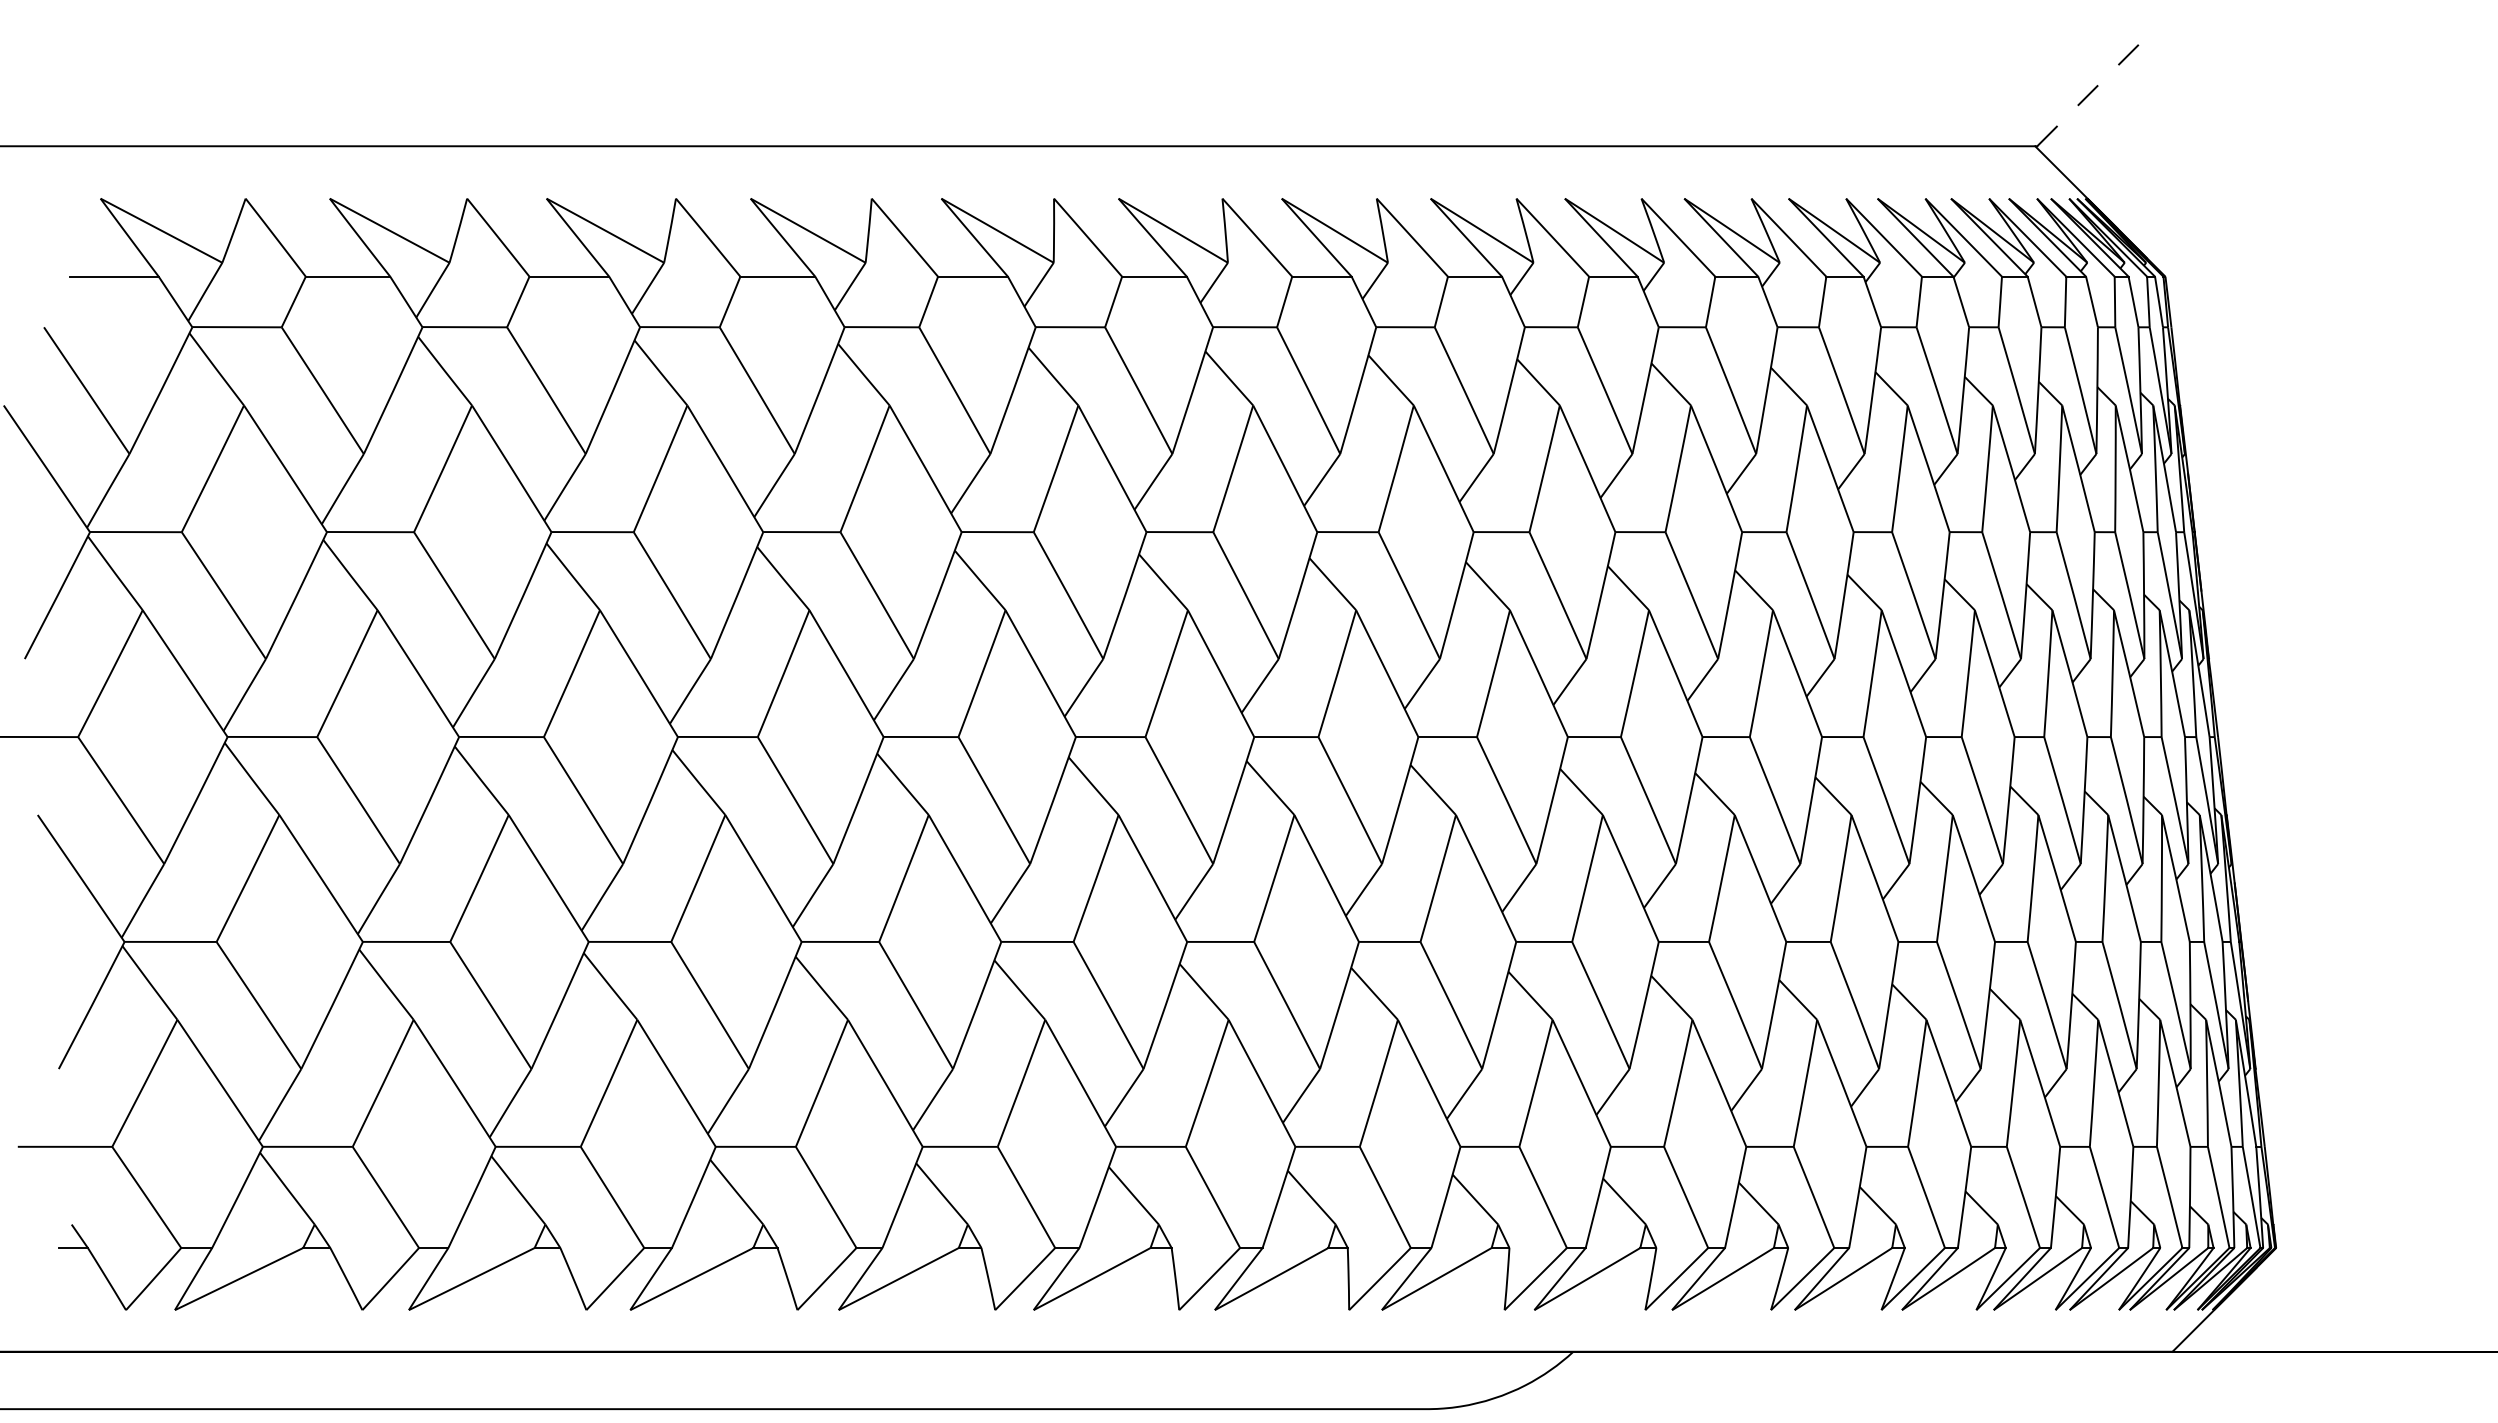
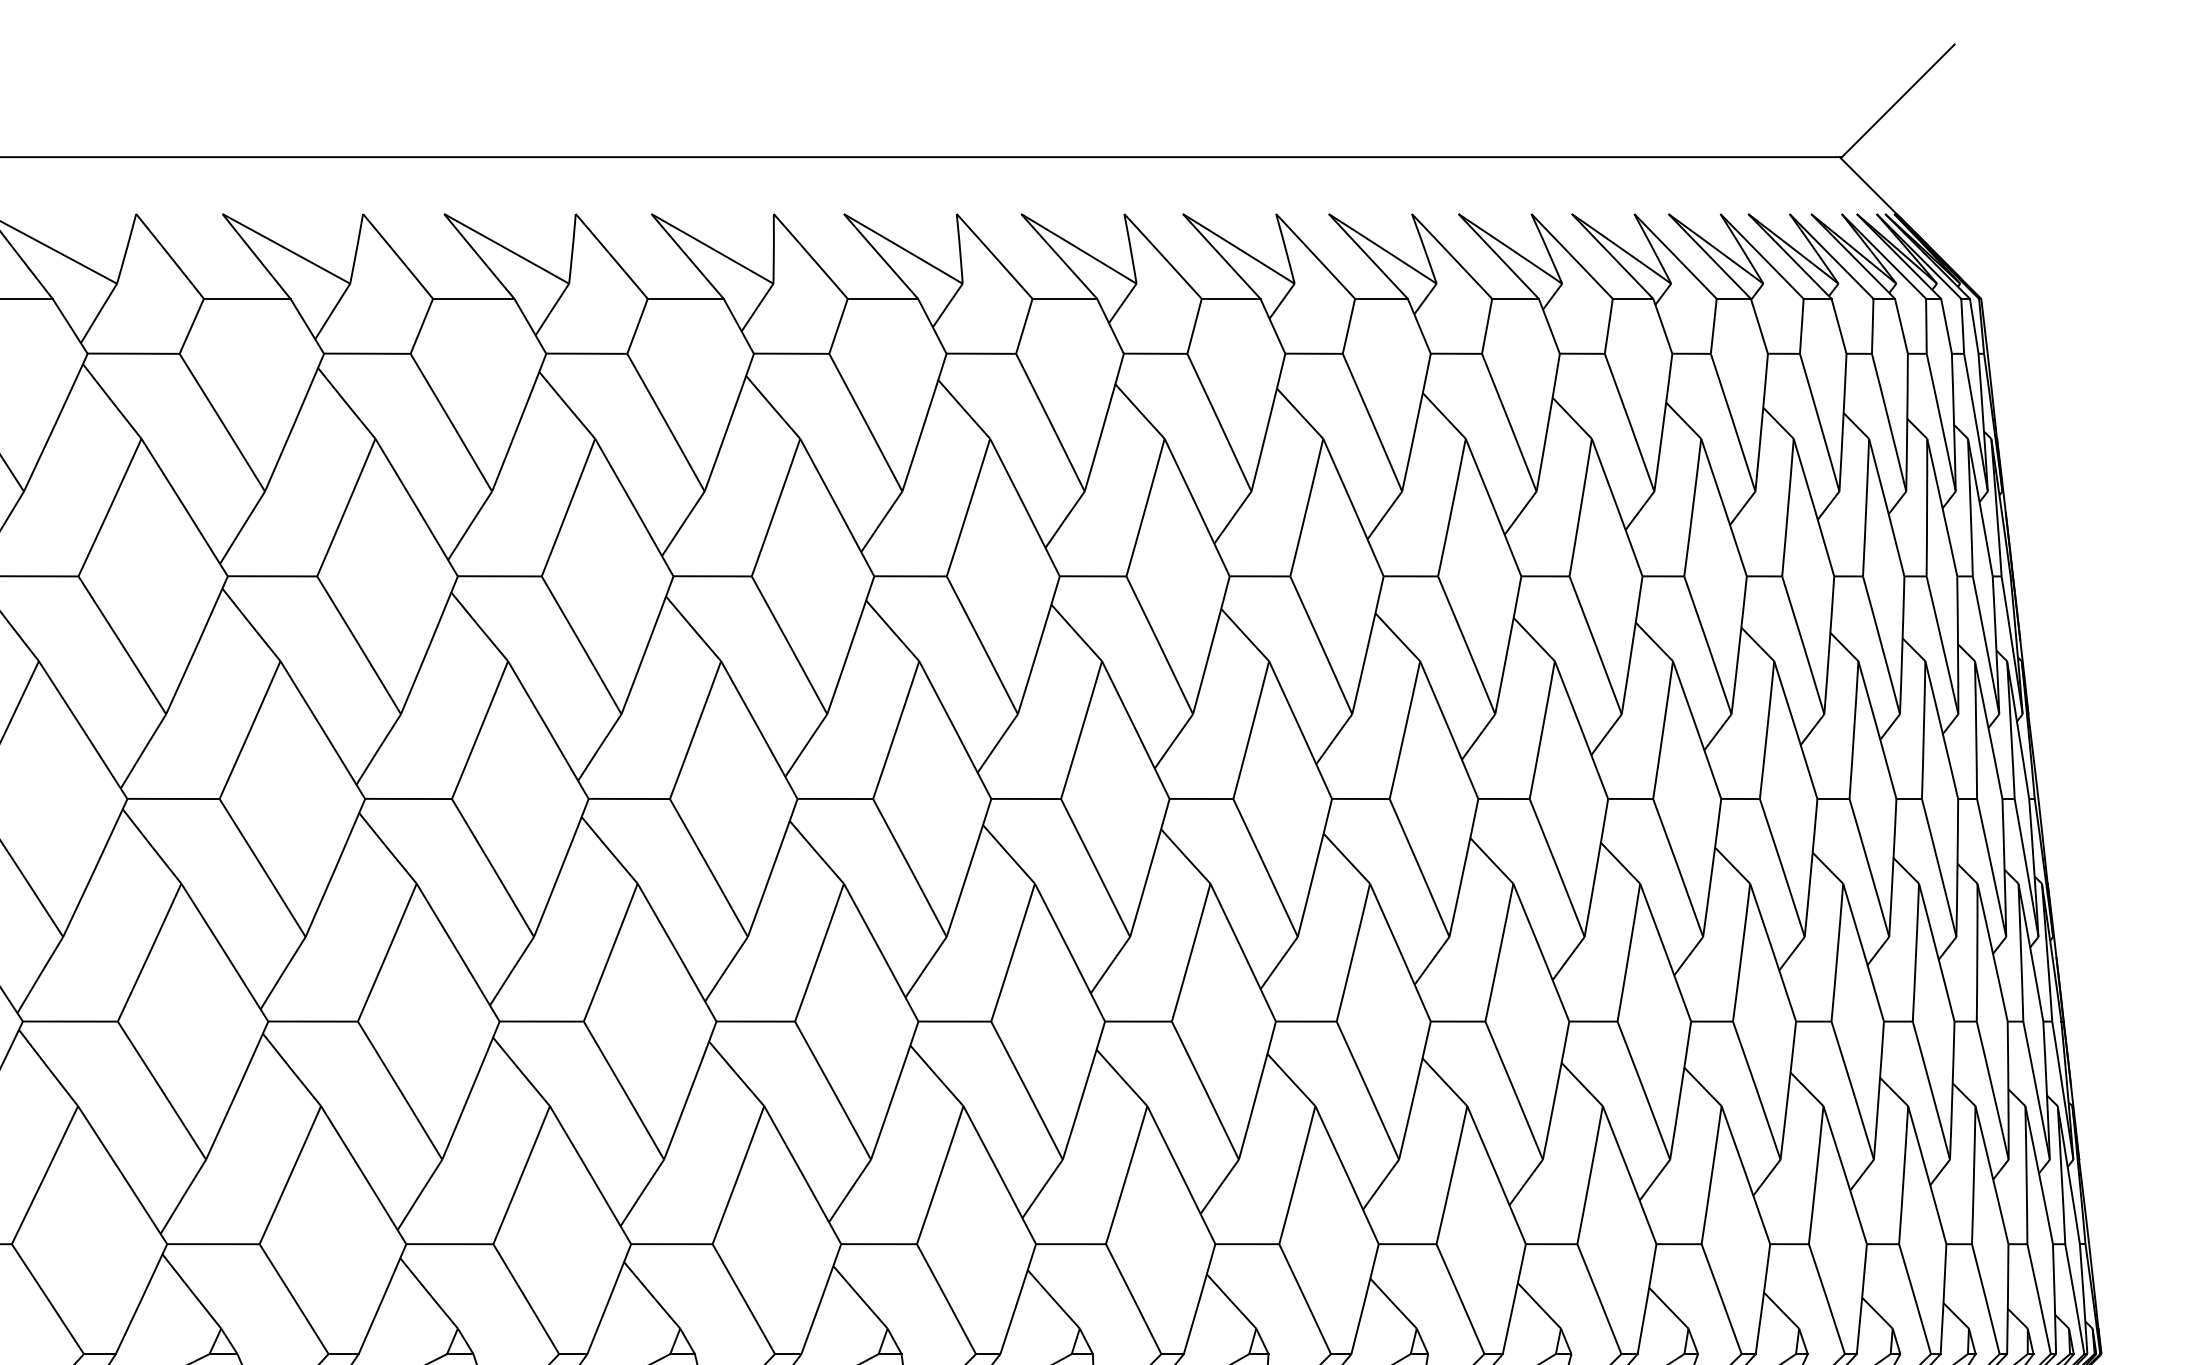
line: (2089, 94) -> (1898, 100), dashed -> solid

